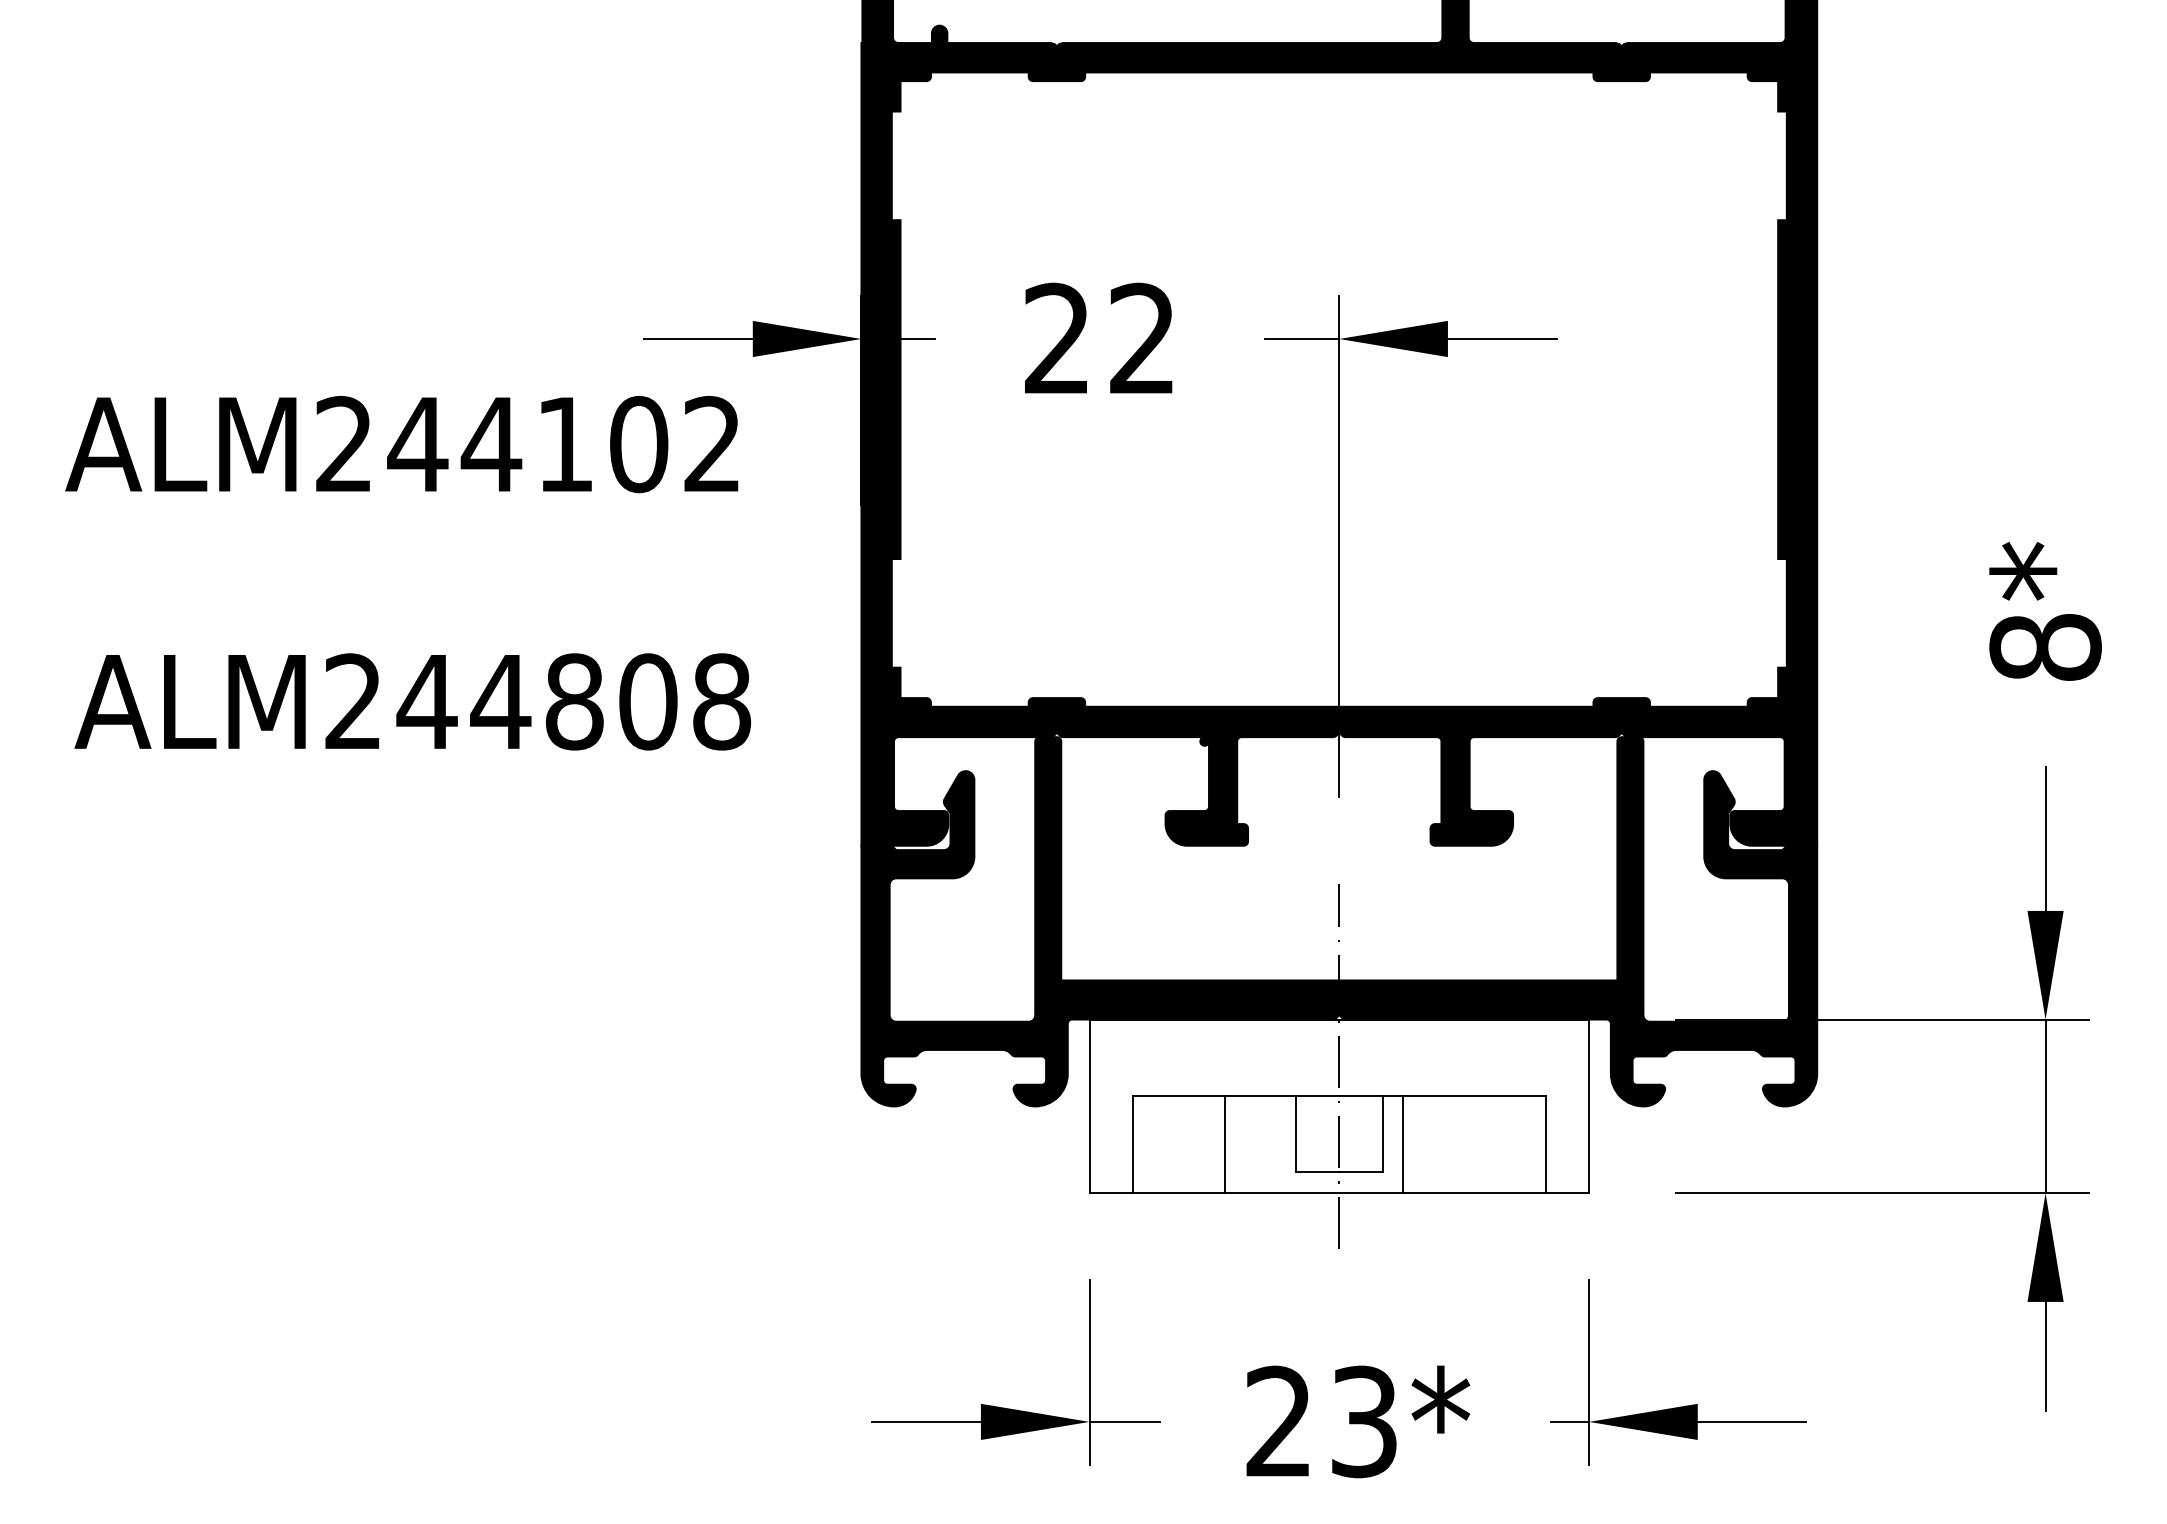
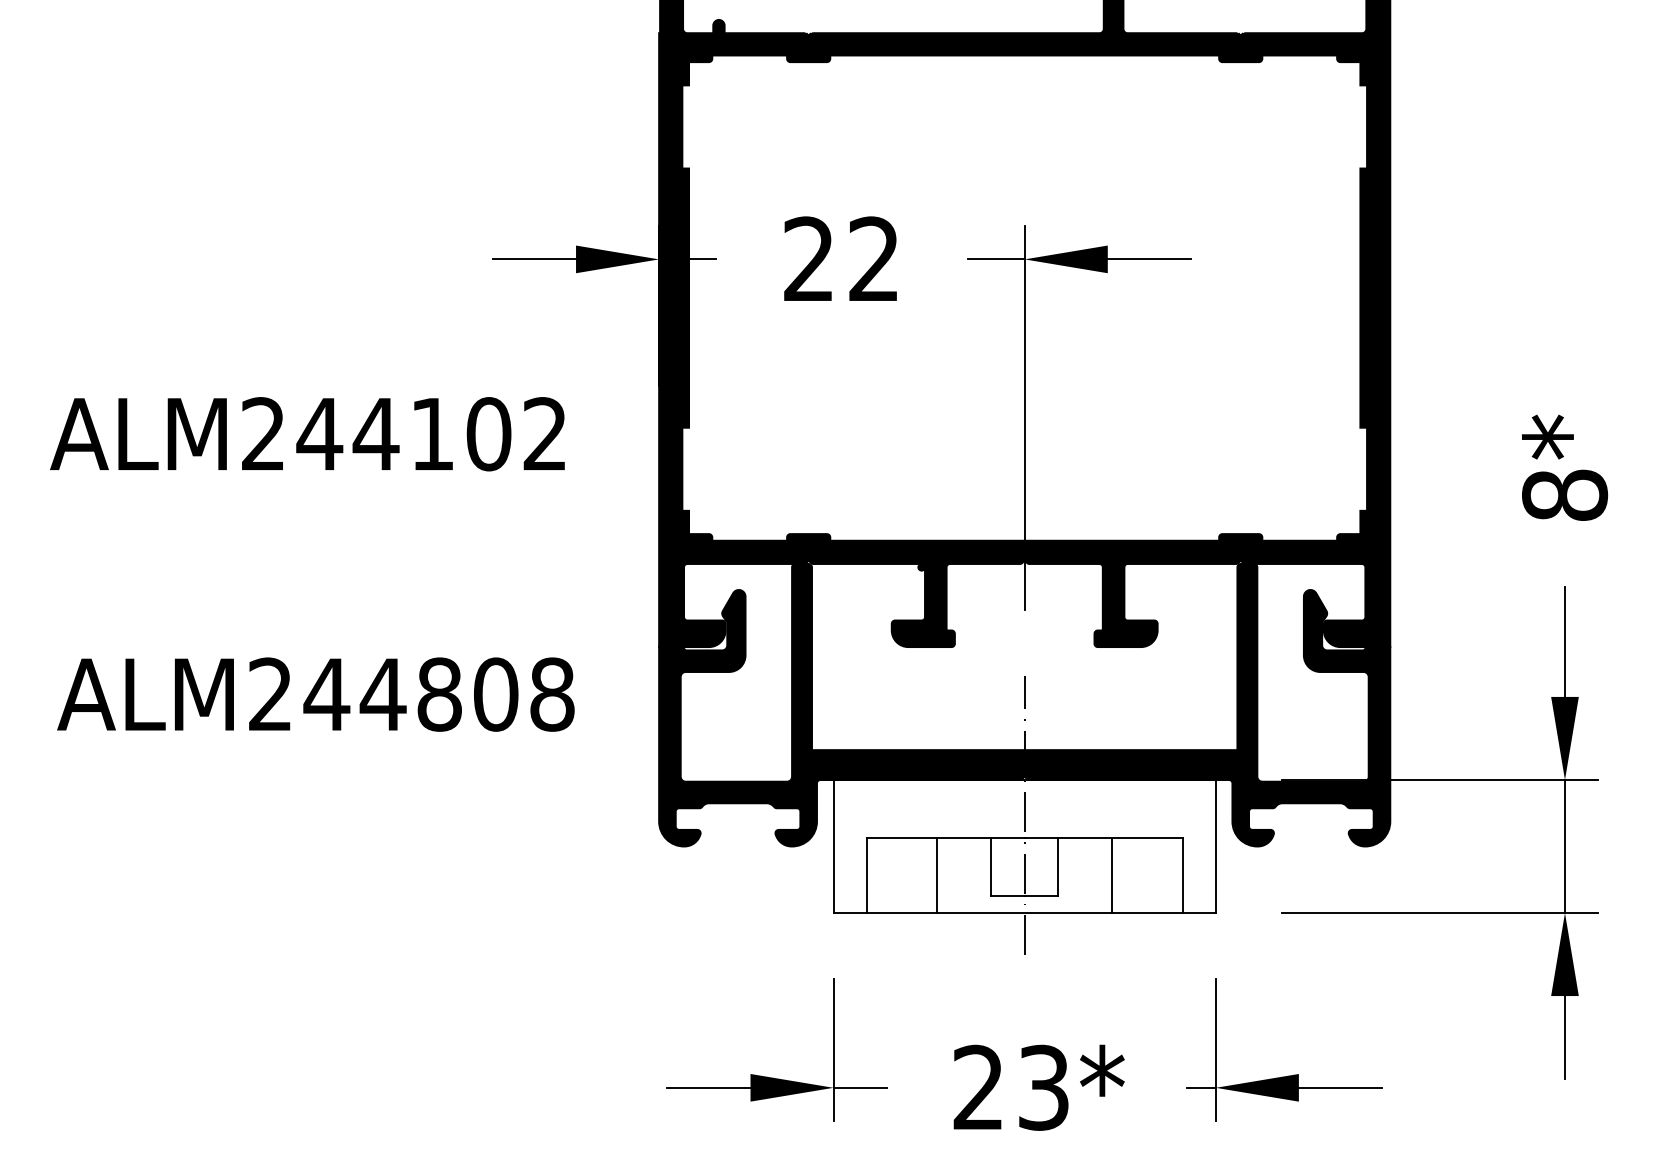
text: (401, 444) -> (307, 434), moved
text: (412, 701) -> (315, 694), moved
line: (1403, 1144) -> (1112, 875), moved

